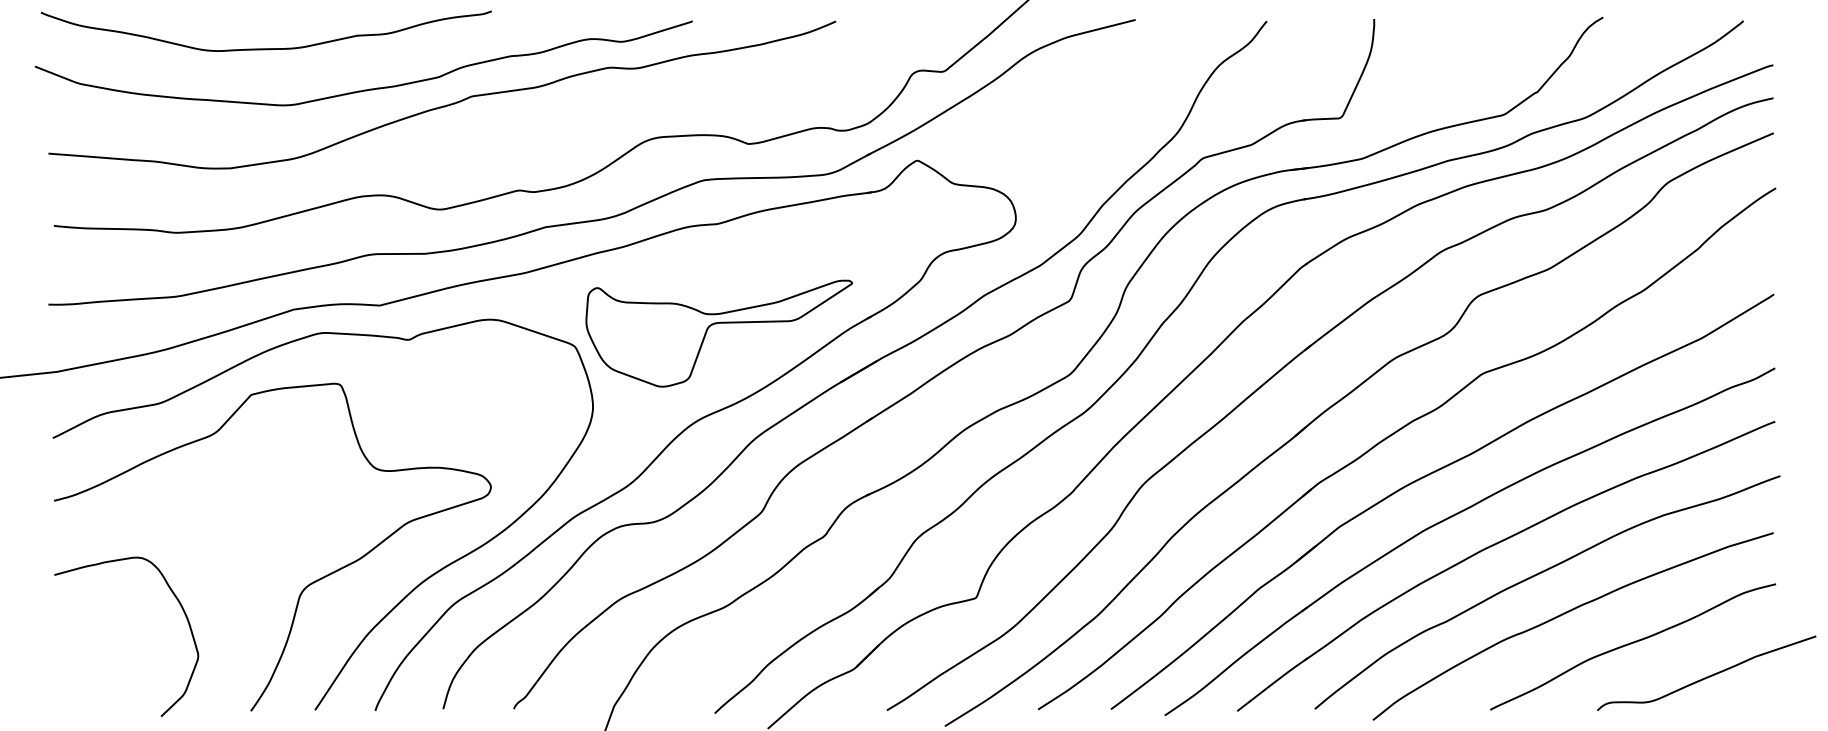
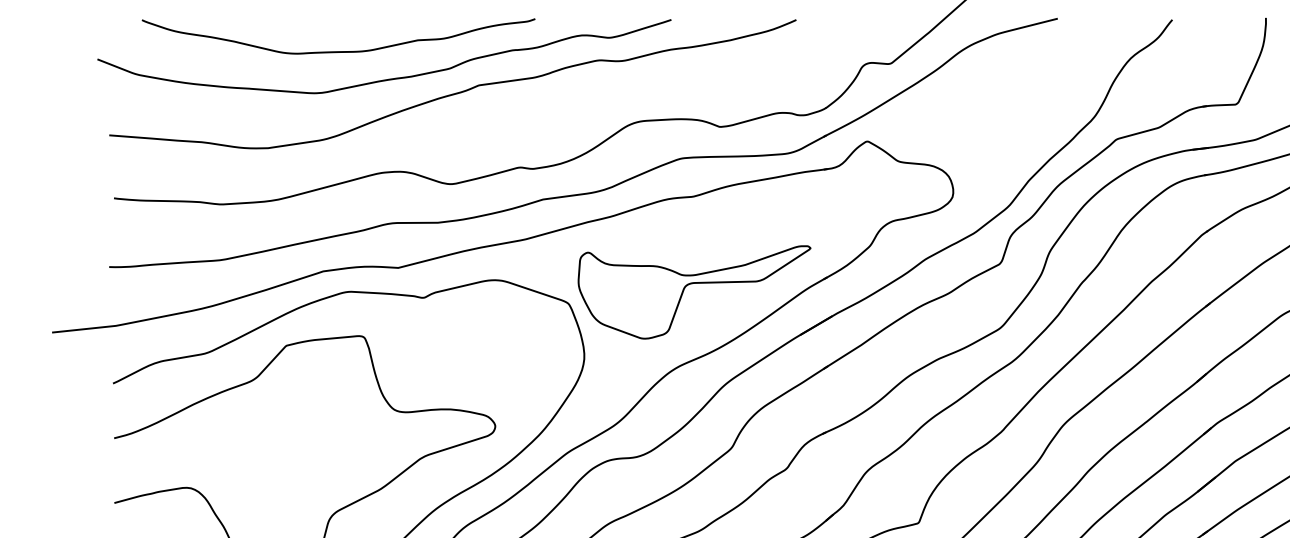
curve: (265, 48) -> (337, 51), moved

